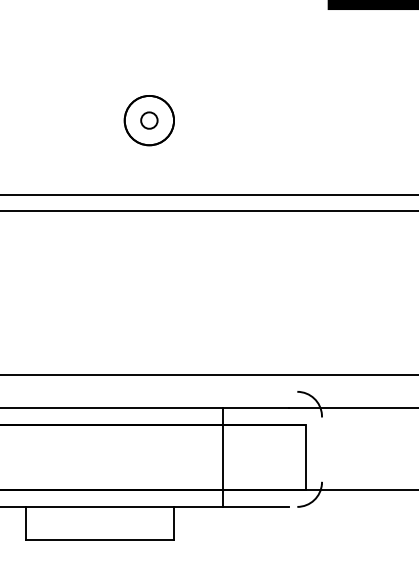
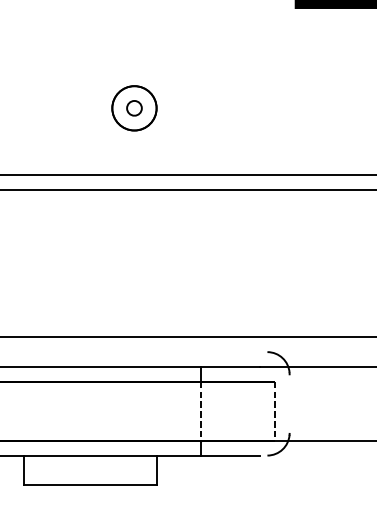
line: (223, 457) -> (201, 411), solid -> dashed
line: (305, 457) -> (274, 411), solid -> dashed

